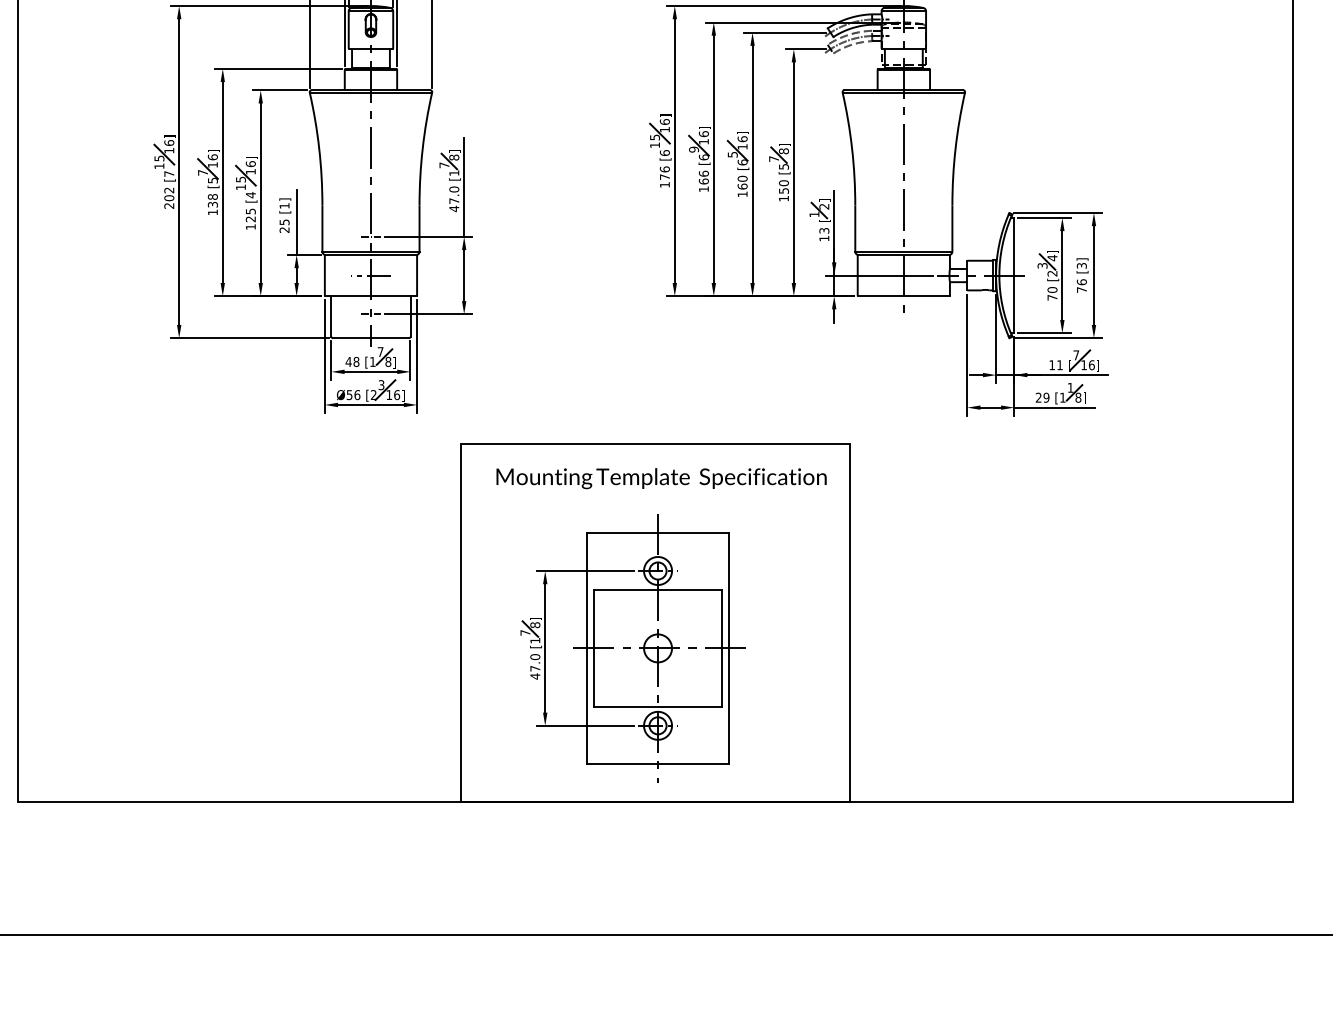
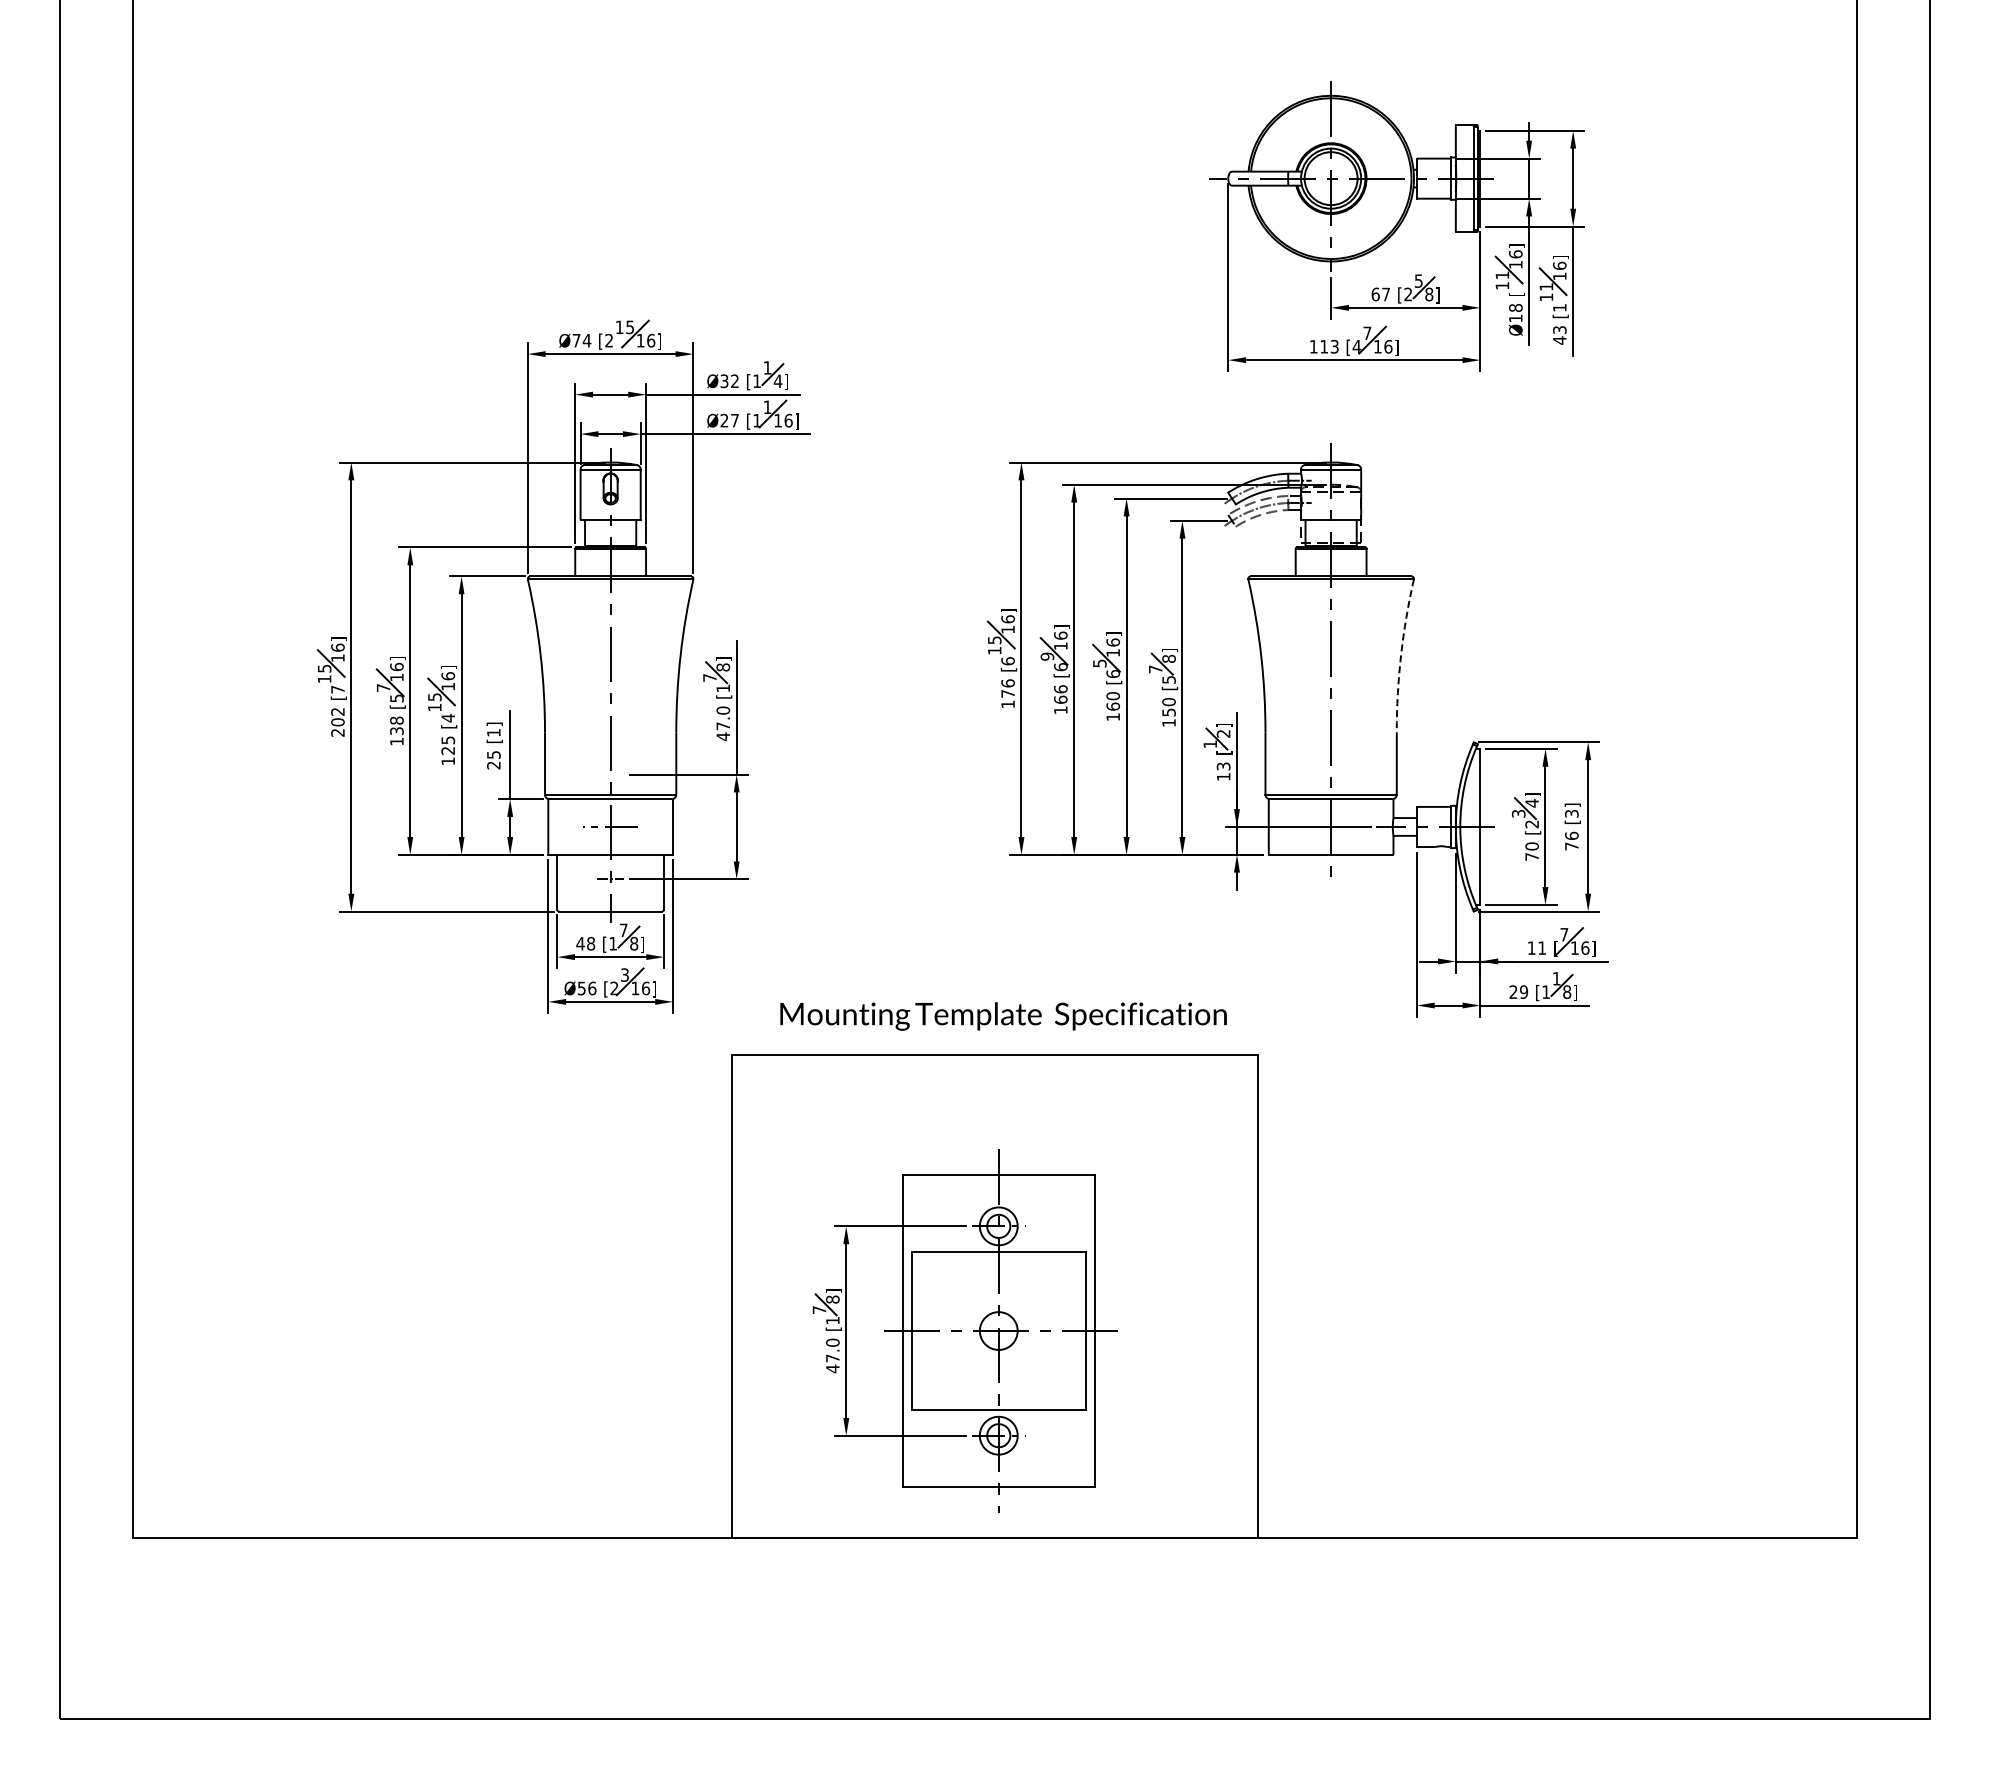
arc: (955, 148) -> (1401, 655), solid -> dashed
line: (370, 236) -> (610, 774), removed
text: (661, 478) -> (1003, 1016), moved

